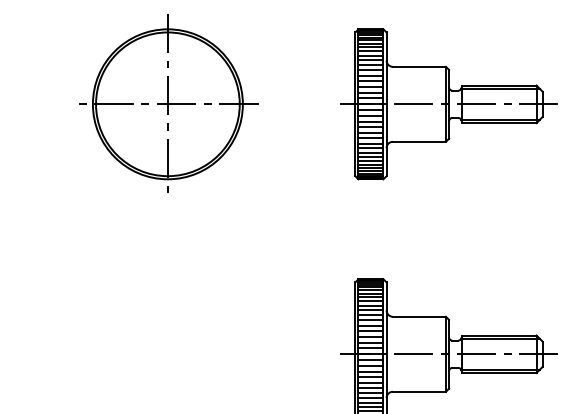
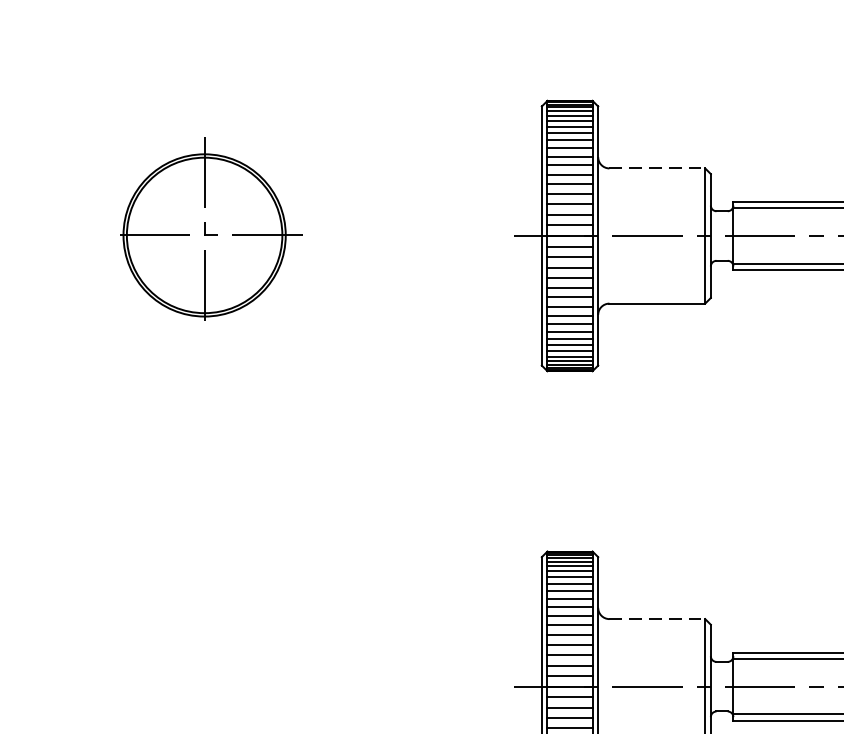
line: (419, 66) -> (657, 167), solid -> dashed
part: (168, 103) -> (204, 234), size x0.6
line: (419, 316) -> (657, 618), solid -> dashed

